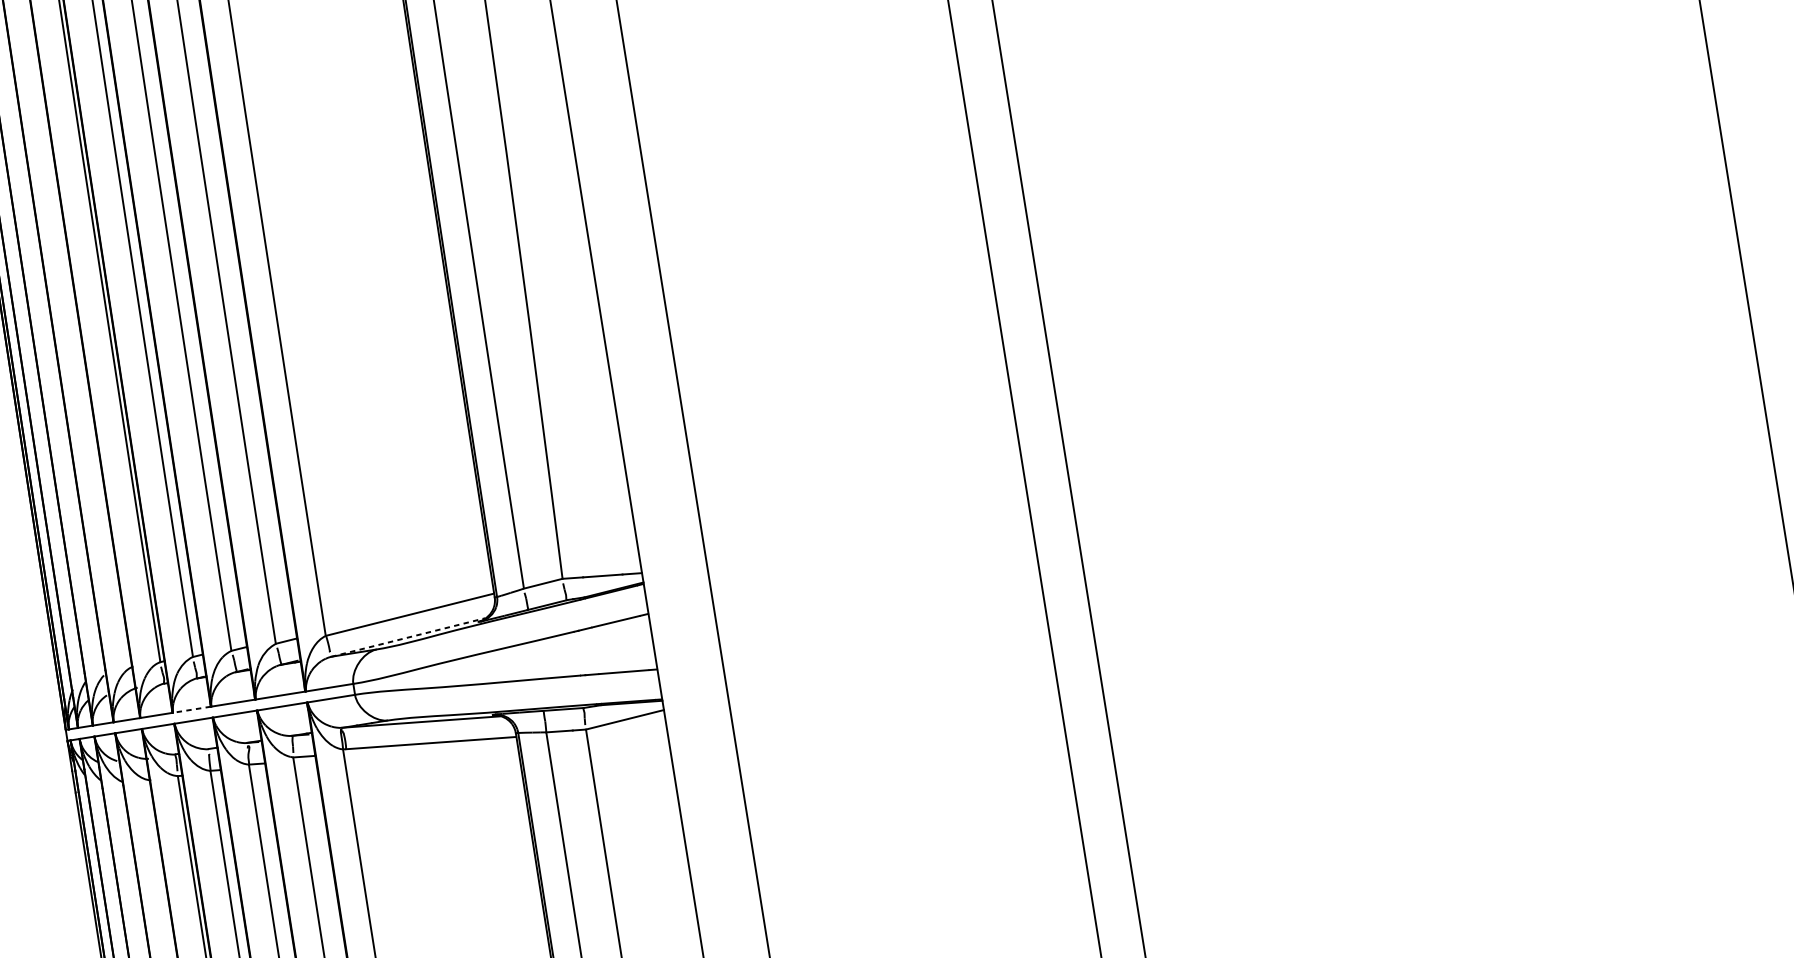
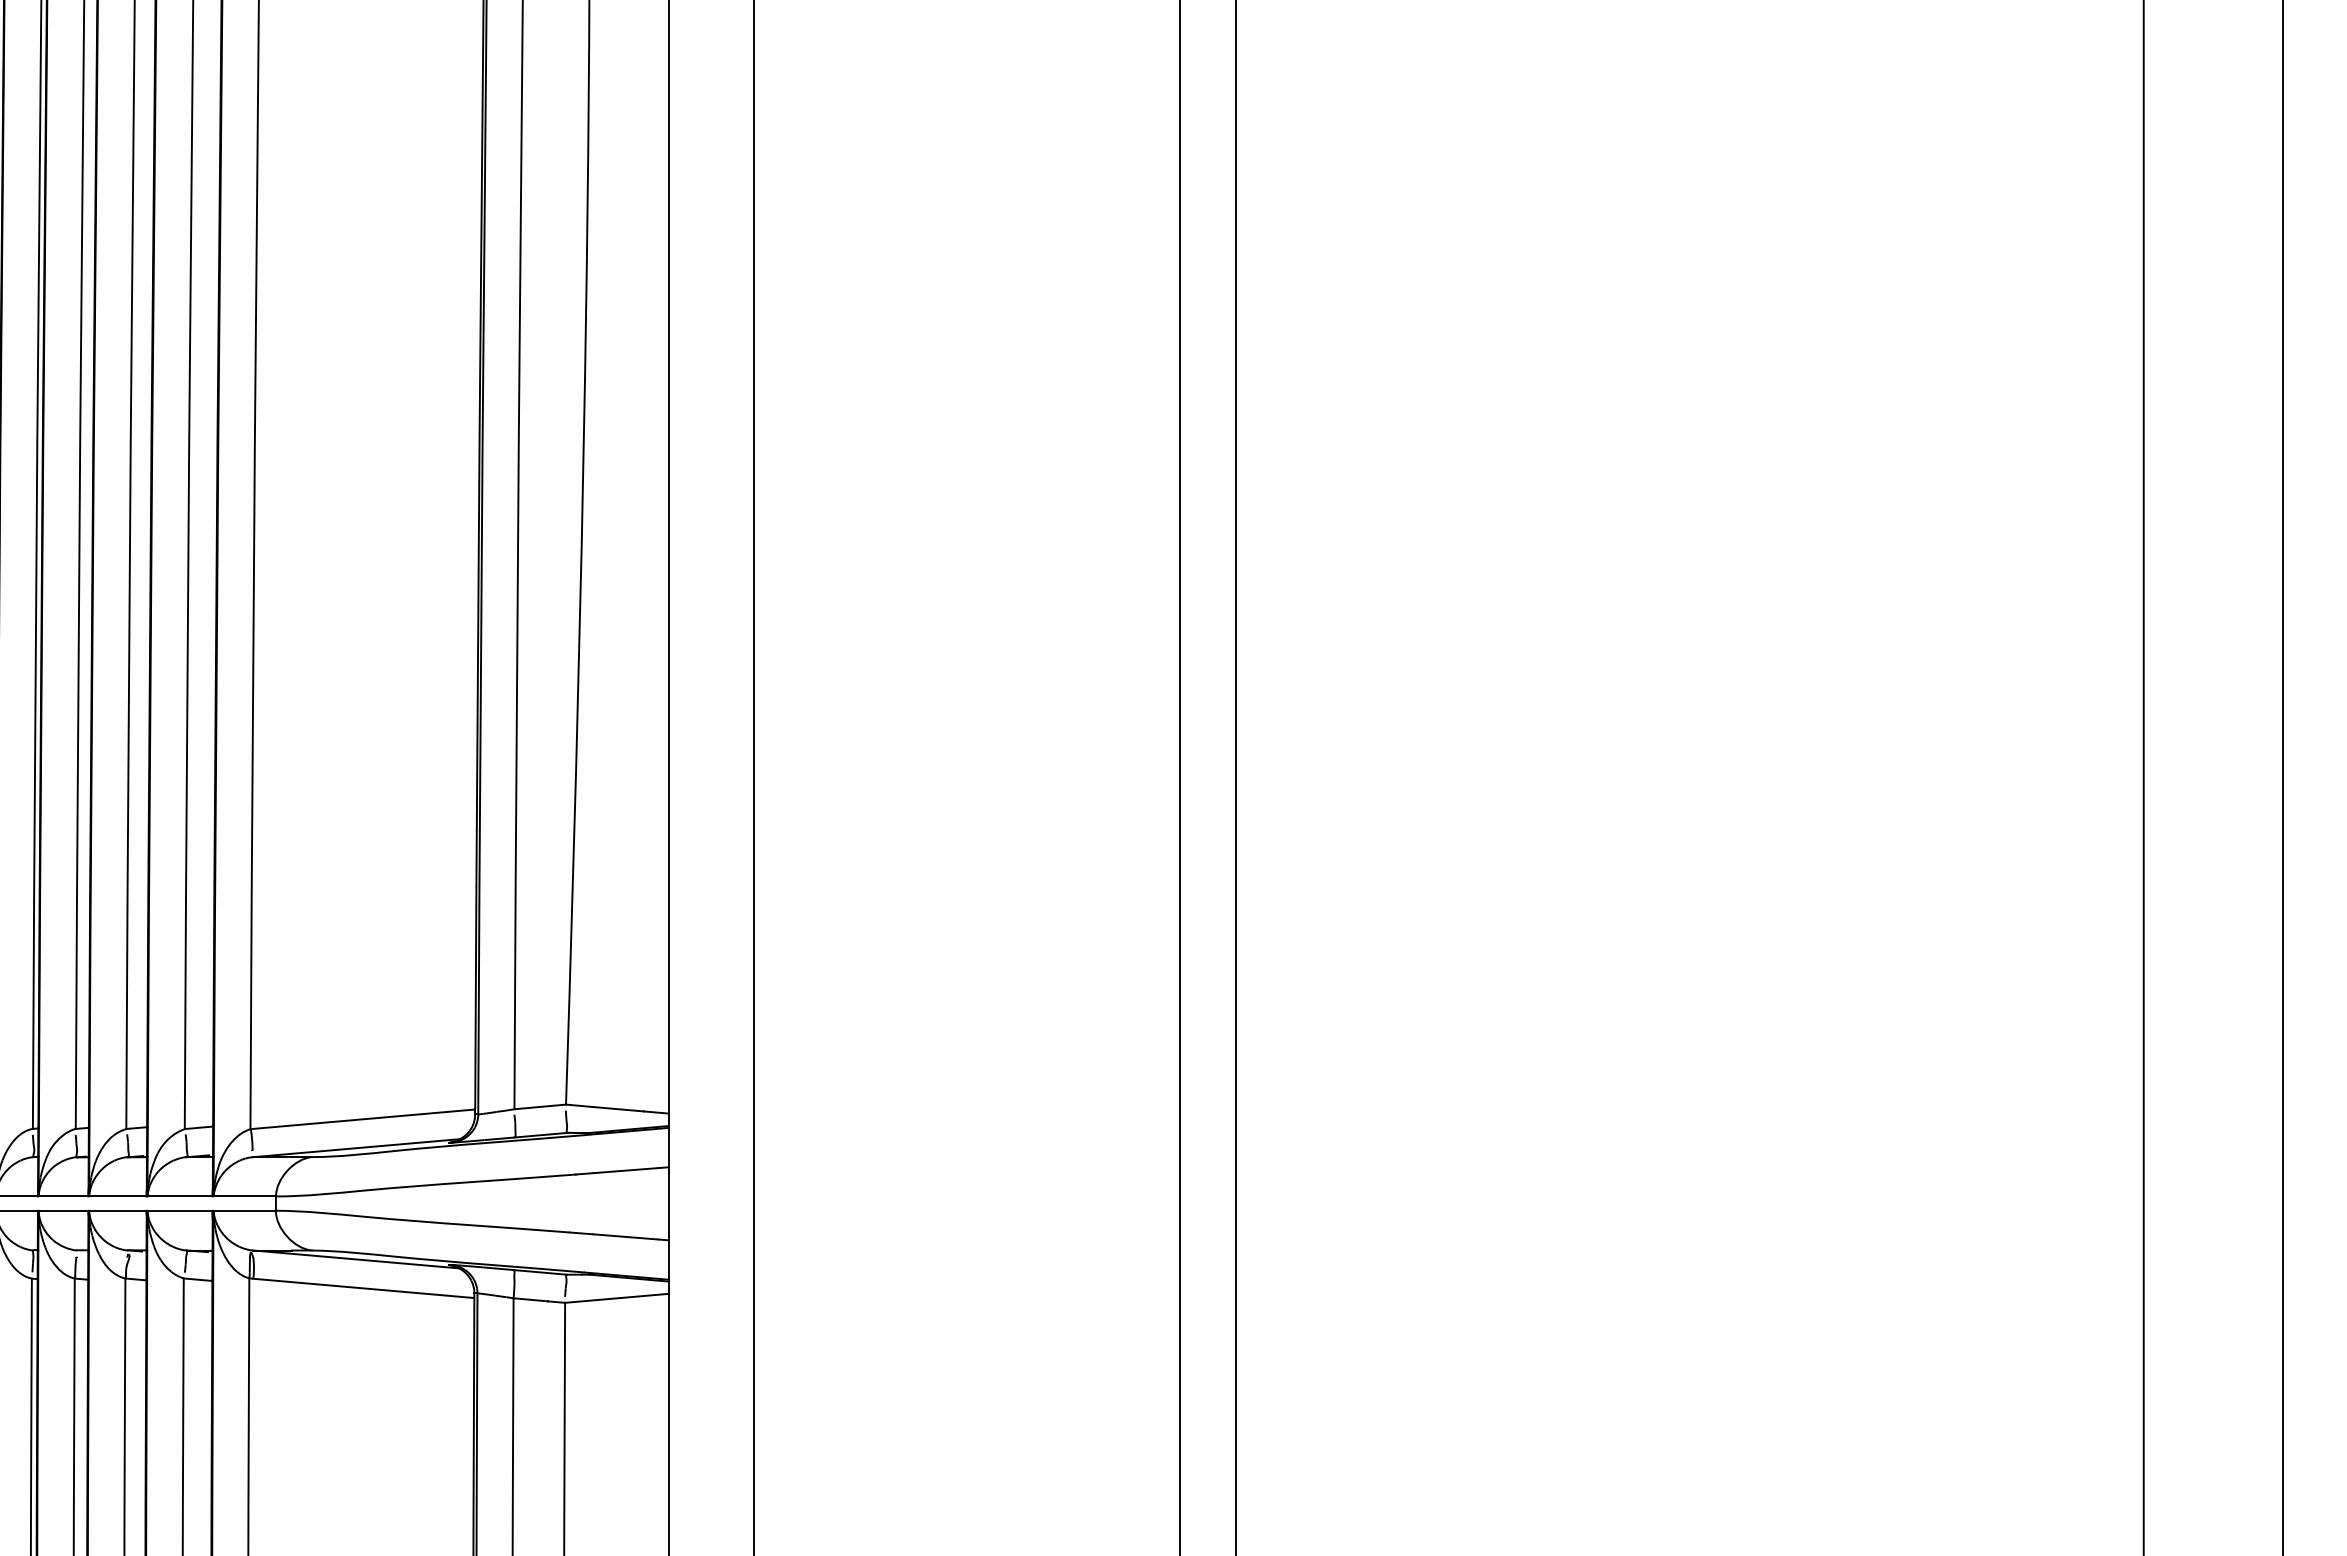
line: (408, 637) -> (356, 1148), dashed -> solid
line: (191, 709) -> (63, 1196), dashed -> solid

